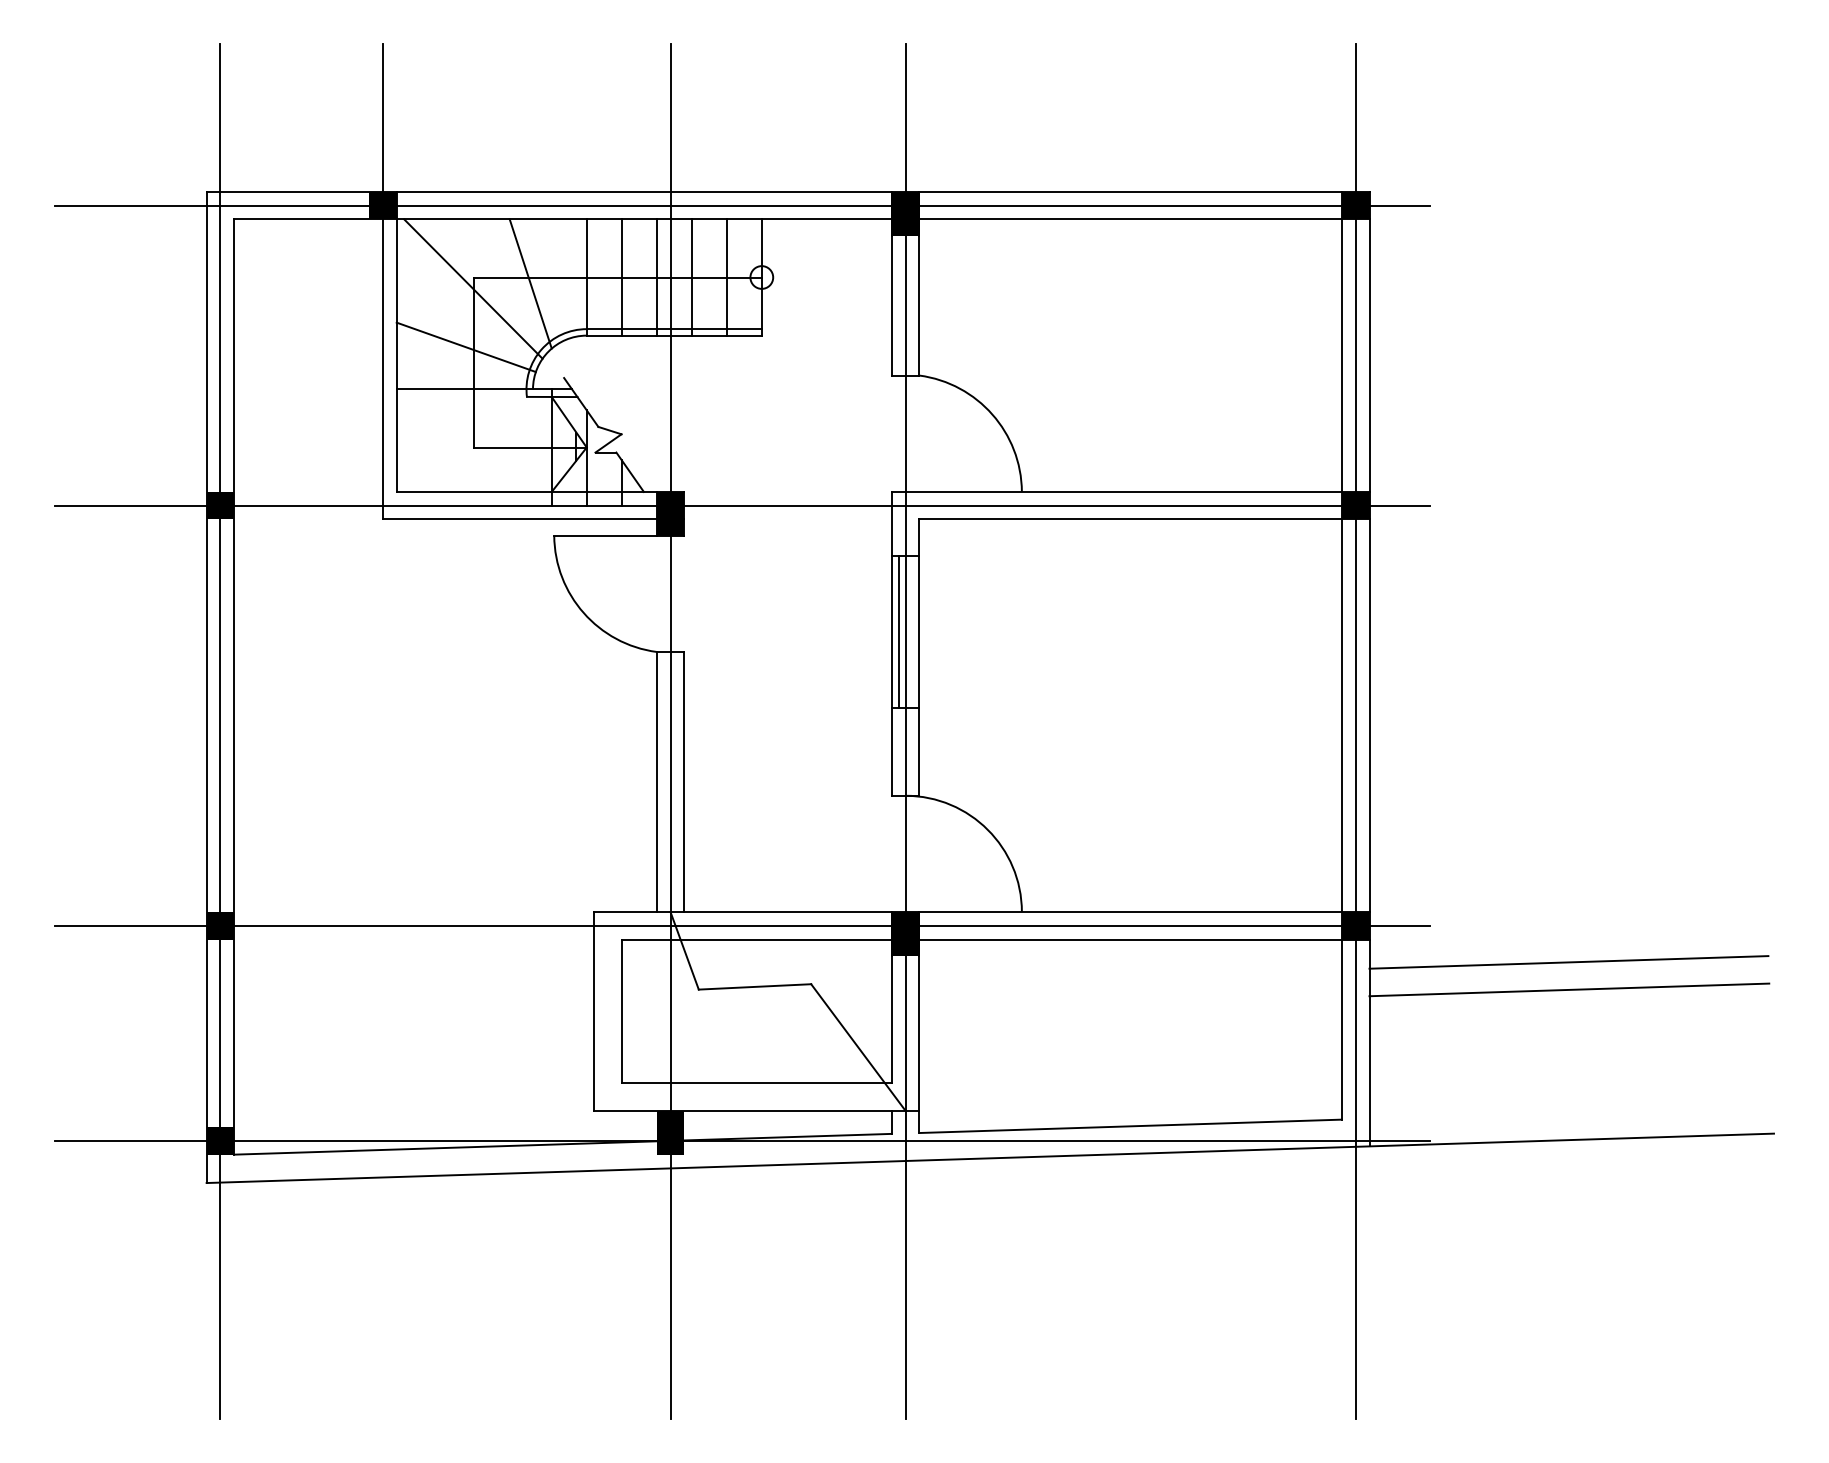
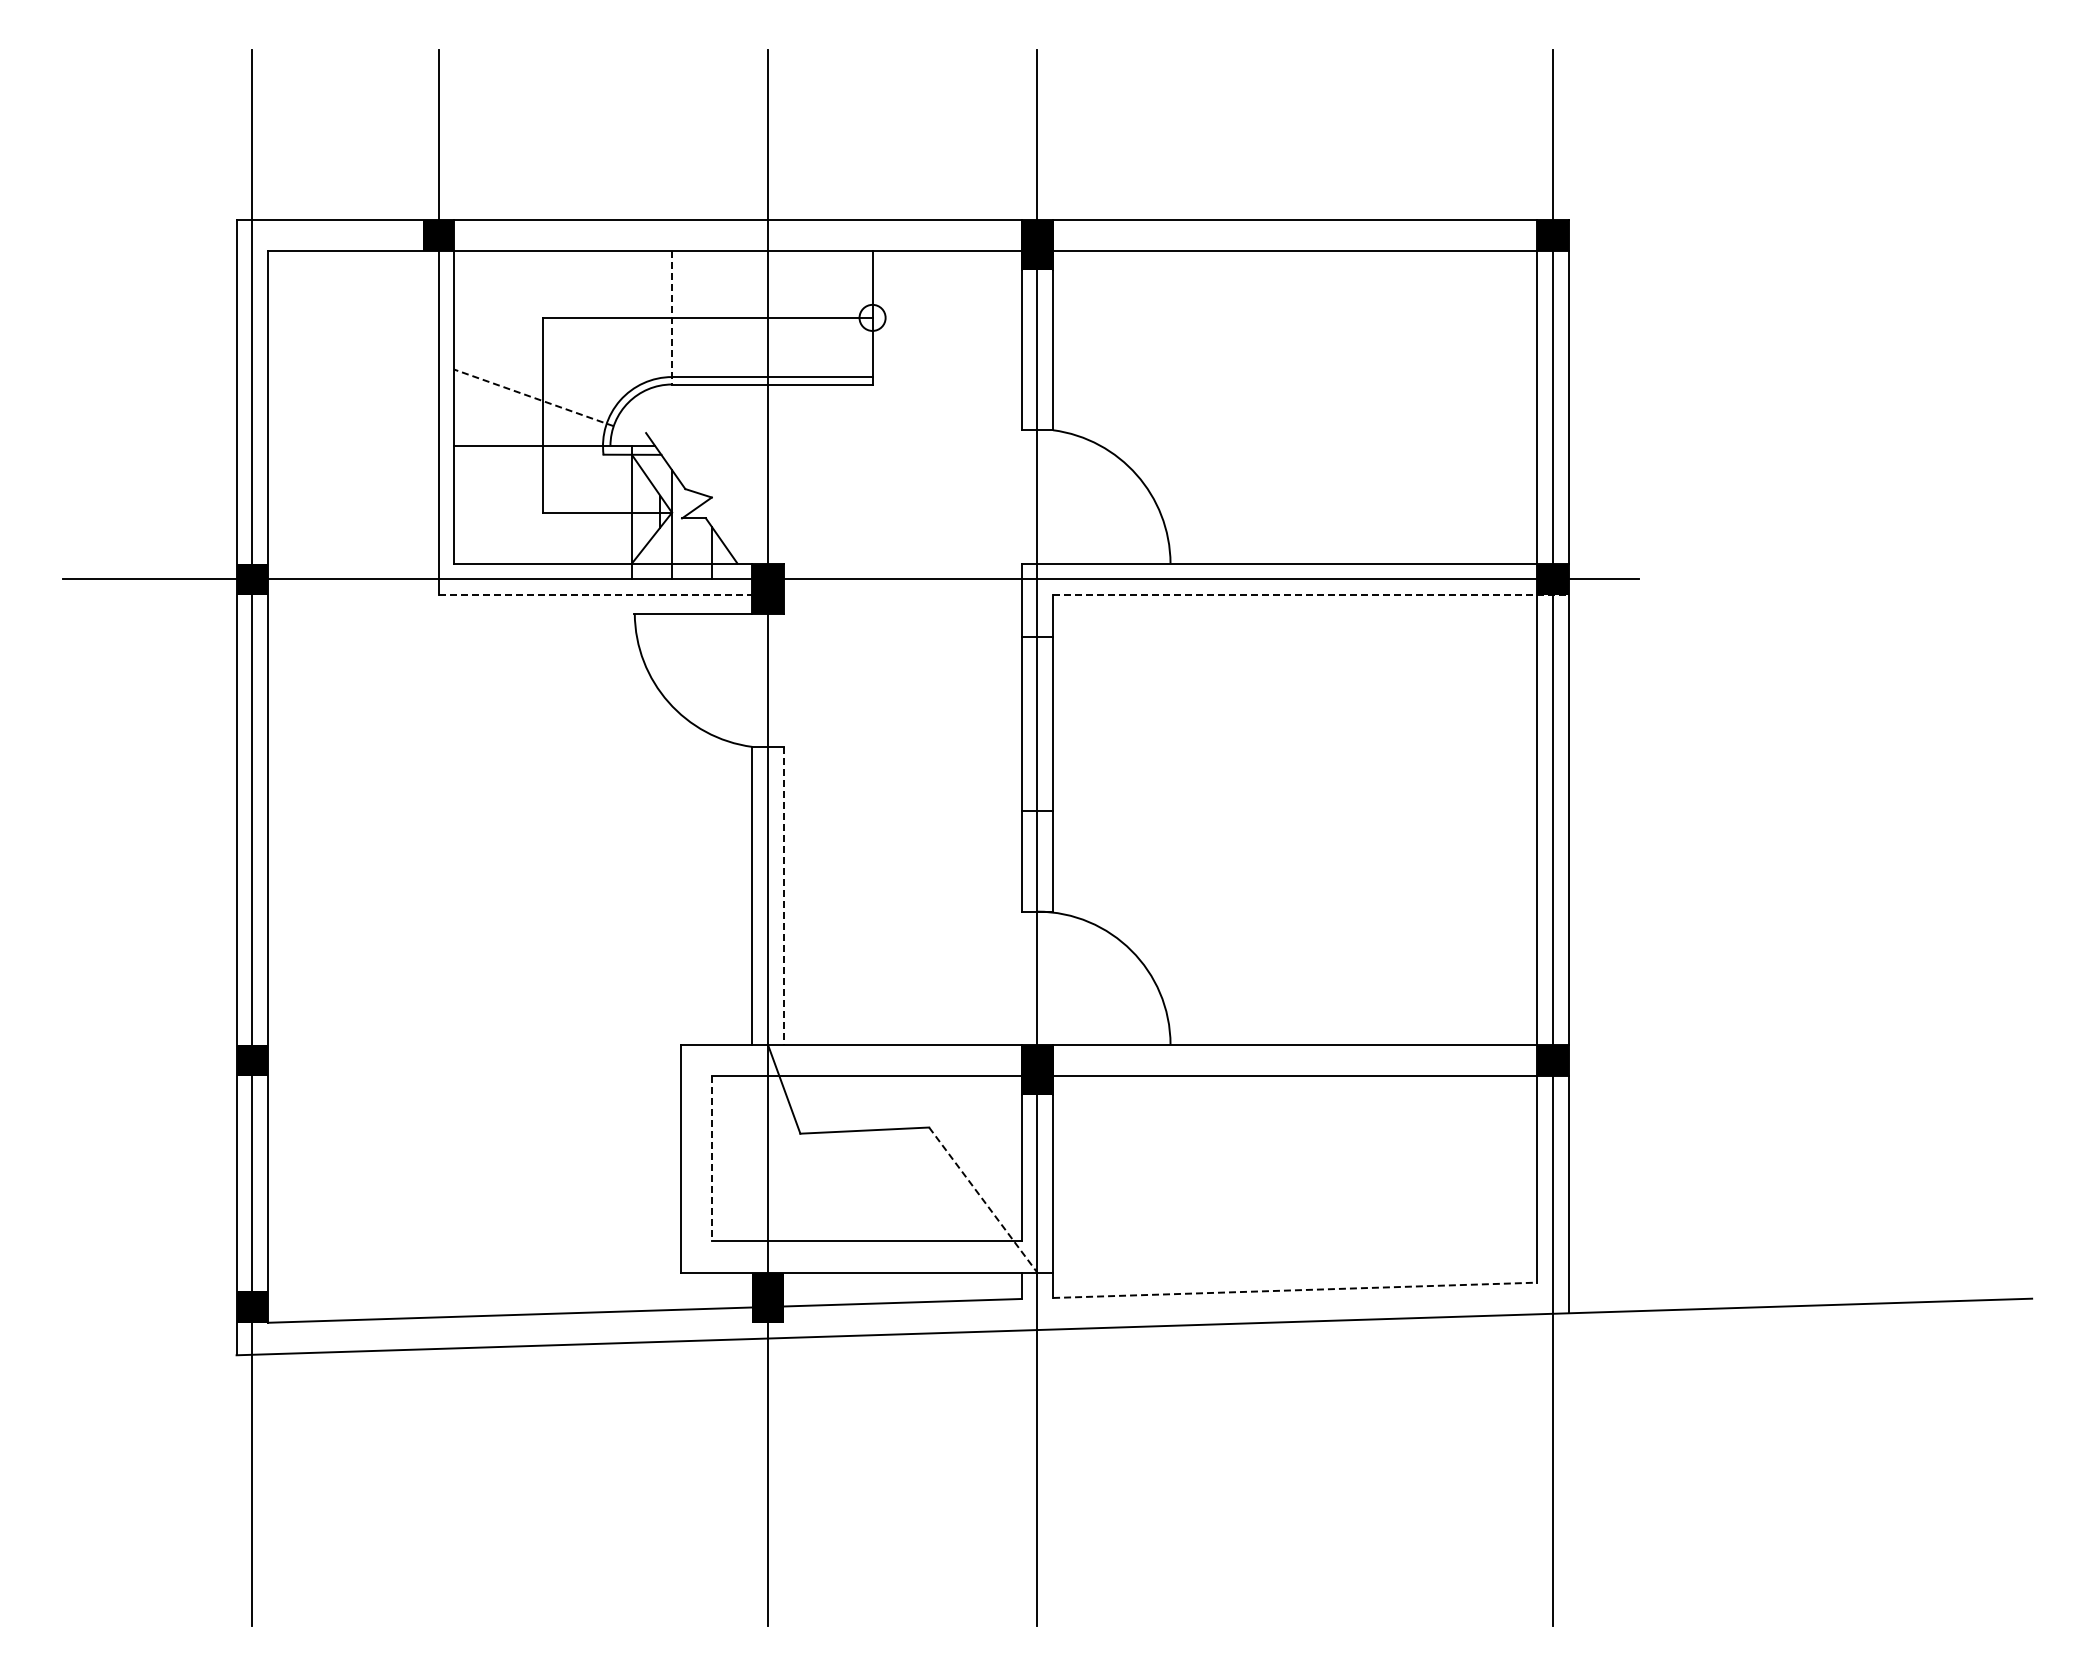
line: (742, 205) -> (850, 235), removed
line: (587, 277) -> (672, 317), solid -> dashed
line: (622, 277) -> (712, 317), removed
line: (656, 277) -> (752, 317), removed
line: (691, 277) -> (792, 317), removed
line: (726, 277) -> (832, 317), removed
line: (530, 284) -> (607, 325), removed
line: (472, 289) -> (541, 331), removed
line: (466, 346) -> (534, 397), solid -> dashed
line: (533, 519) -> (611, 595), solid -> dashed
line: (1144, 519) -> (1310, 595), solid -> dashed
line: (899, 631) -> (1030, 723), removed
line: (684, 781) -> (783, 895), solid -> dashed
line: (742, 925) -> (850, 1060), removed
line: (1568, 962) -> (1796, 1102), removed
line: (1569, 989) -> (1797, 1133), removed
line: (622, 1012) -> (712, 1159), solid -> dashed
line: (858, 1047) -> (983, 1200), solid -> dashed
line: (1130, 1126) -> (1295, 1290), solid -> dashed
line: (742, 1141) -> (850, 1307), removed

